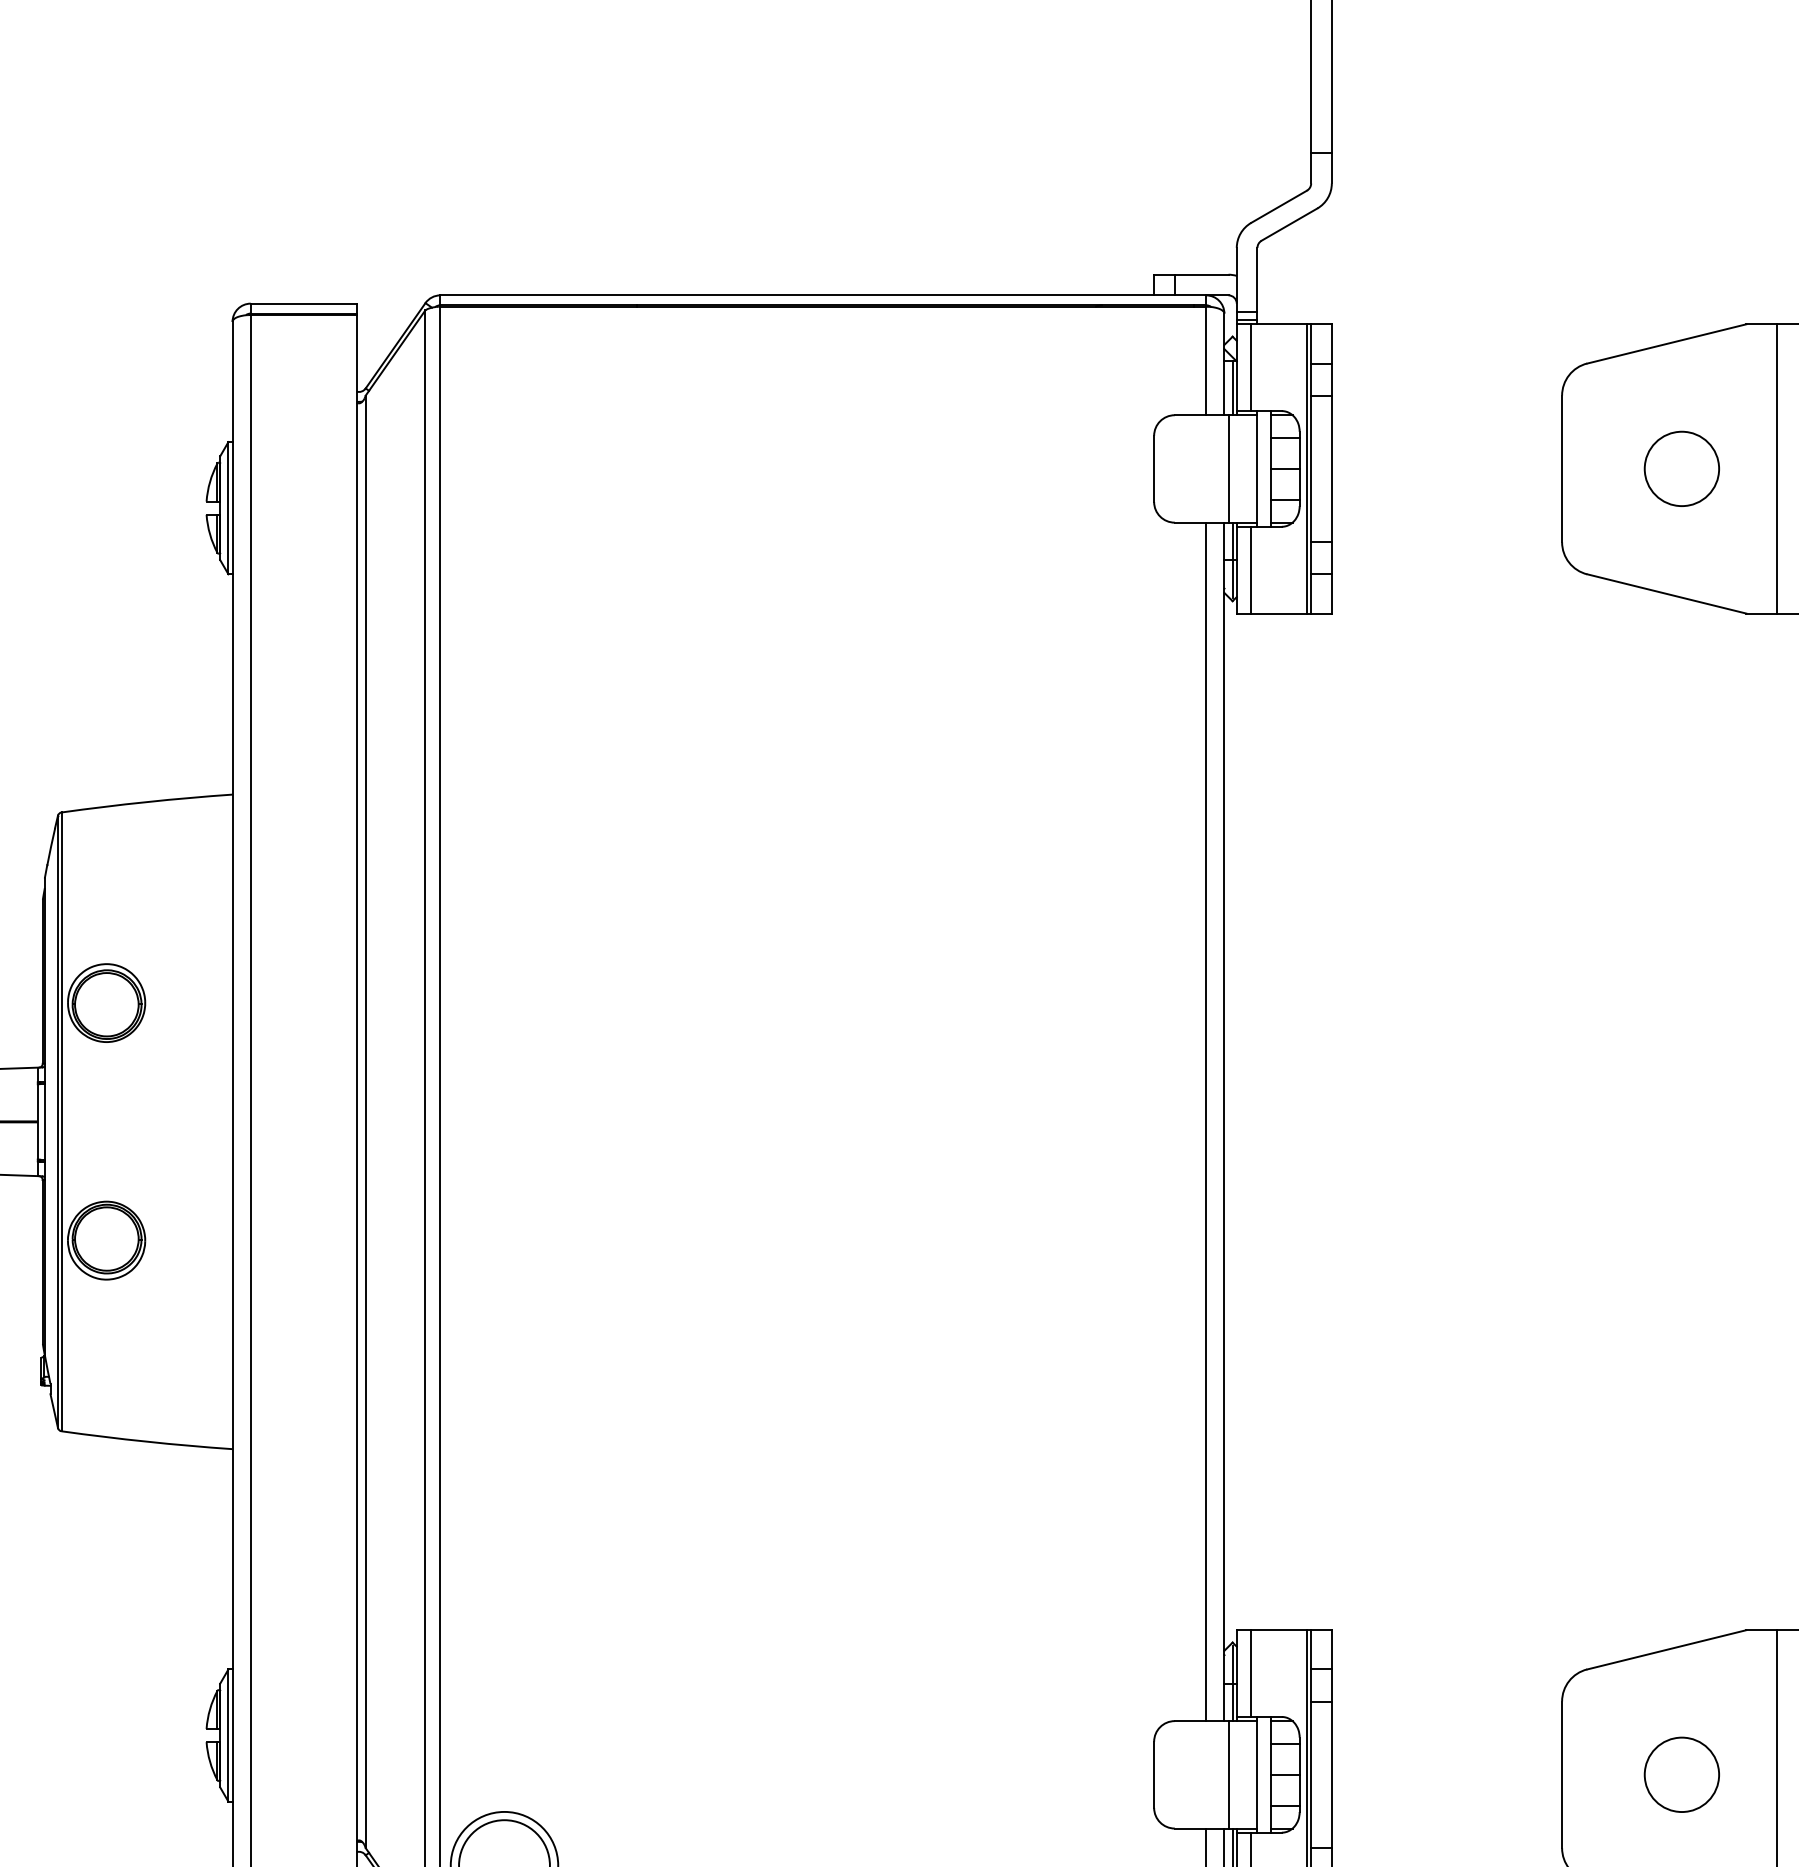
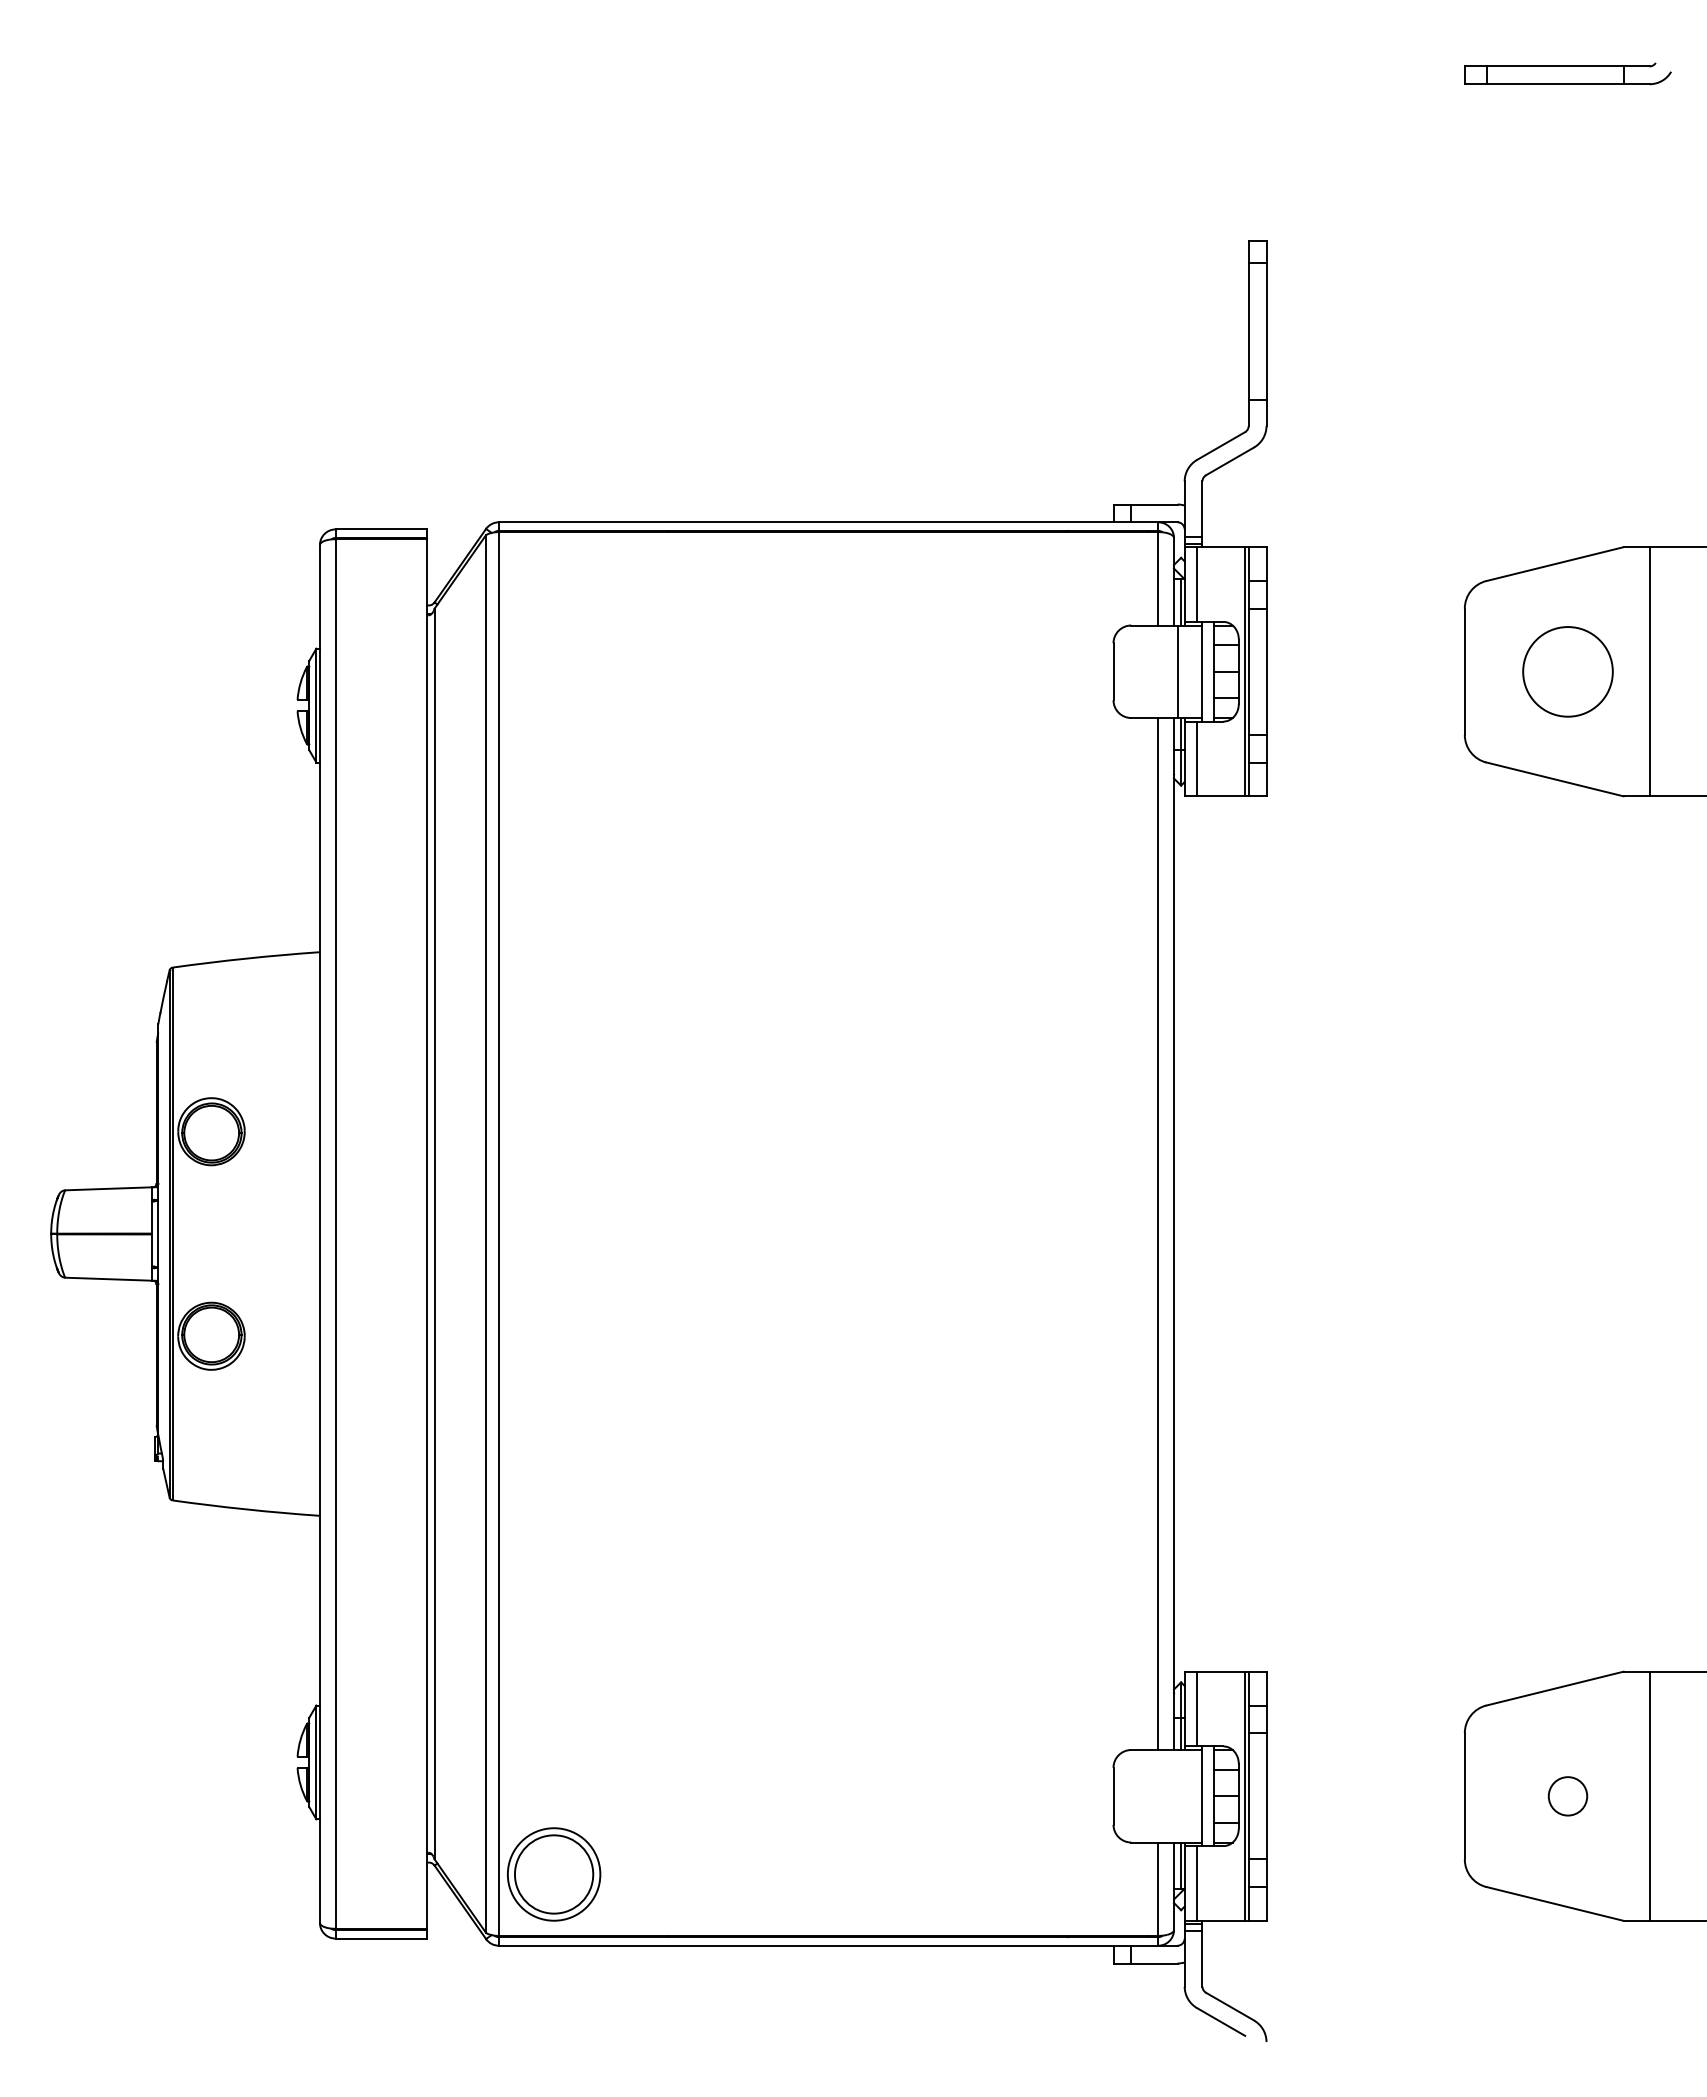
circle: (1681, 468) -> (1567, 671), size x1.4
line: (1228, 1775) -> (1177, 1796), removed
circle: (1681, 1775) -> (1567, 1796), size x0.6

